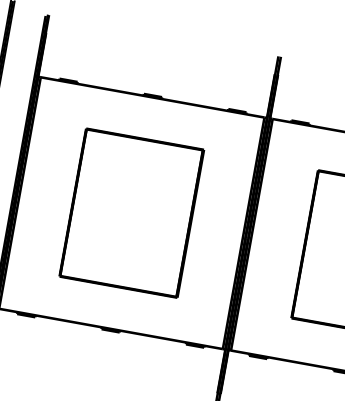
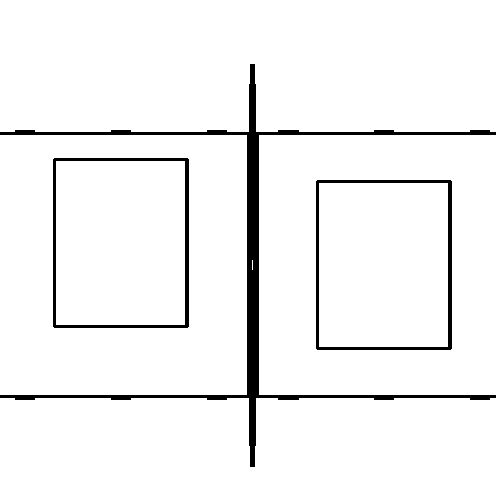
part: (131, 212) -> (120, 242), moved

